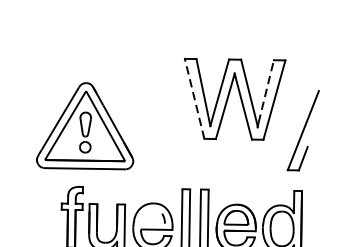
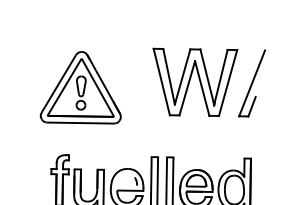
line: (266, 90) -> (221, 75), dashed -> solid
line: (194, 98) -> (161, 81), dashed -> solid
part: (84, 125) -> (80, 87), moved
part: (302, 130) -> (251, 83), moved

